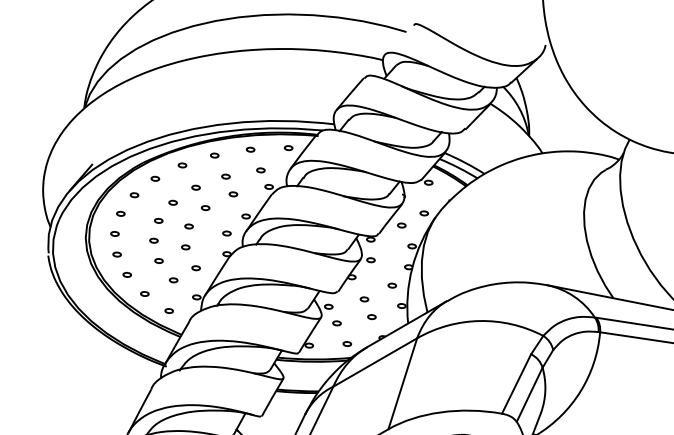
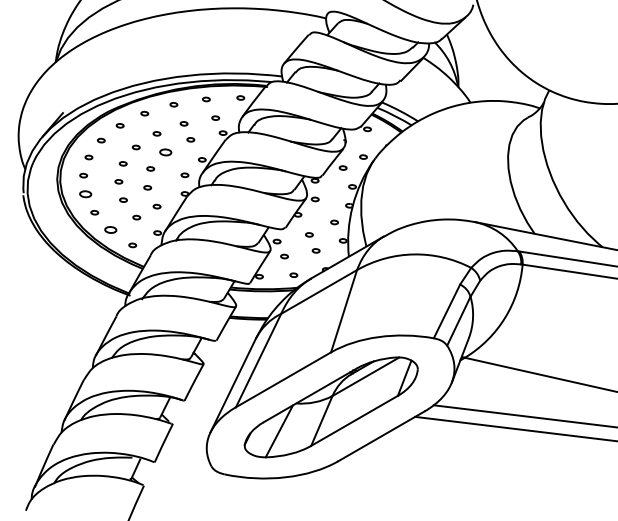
part: (205, 207) -> (165, 151), size x1.6
part: (117, 254) -> (85, 194), size x1.6
part: (144, 293) -> (110, 229), size x1.6

